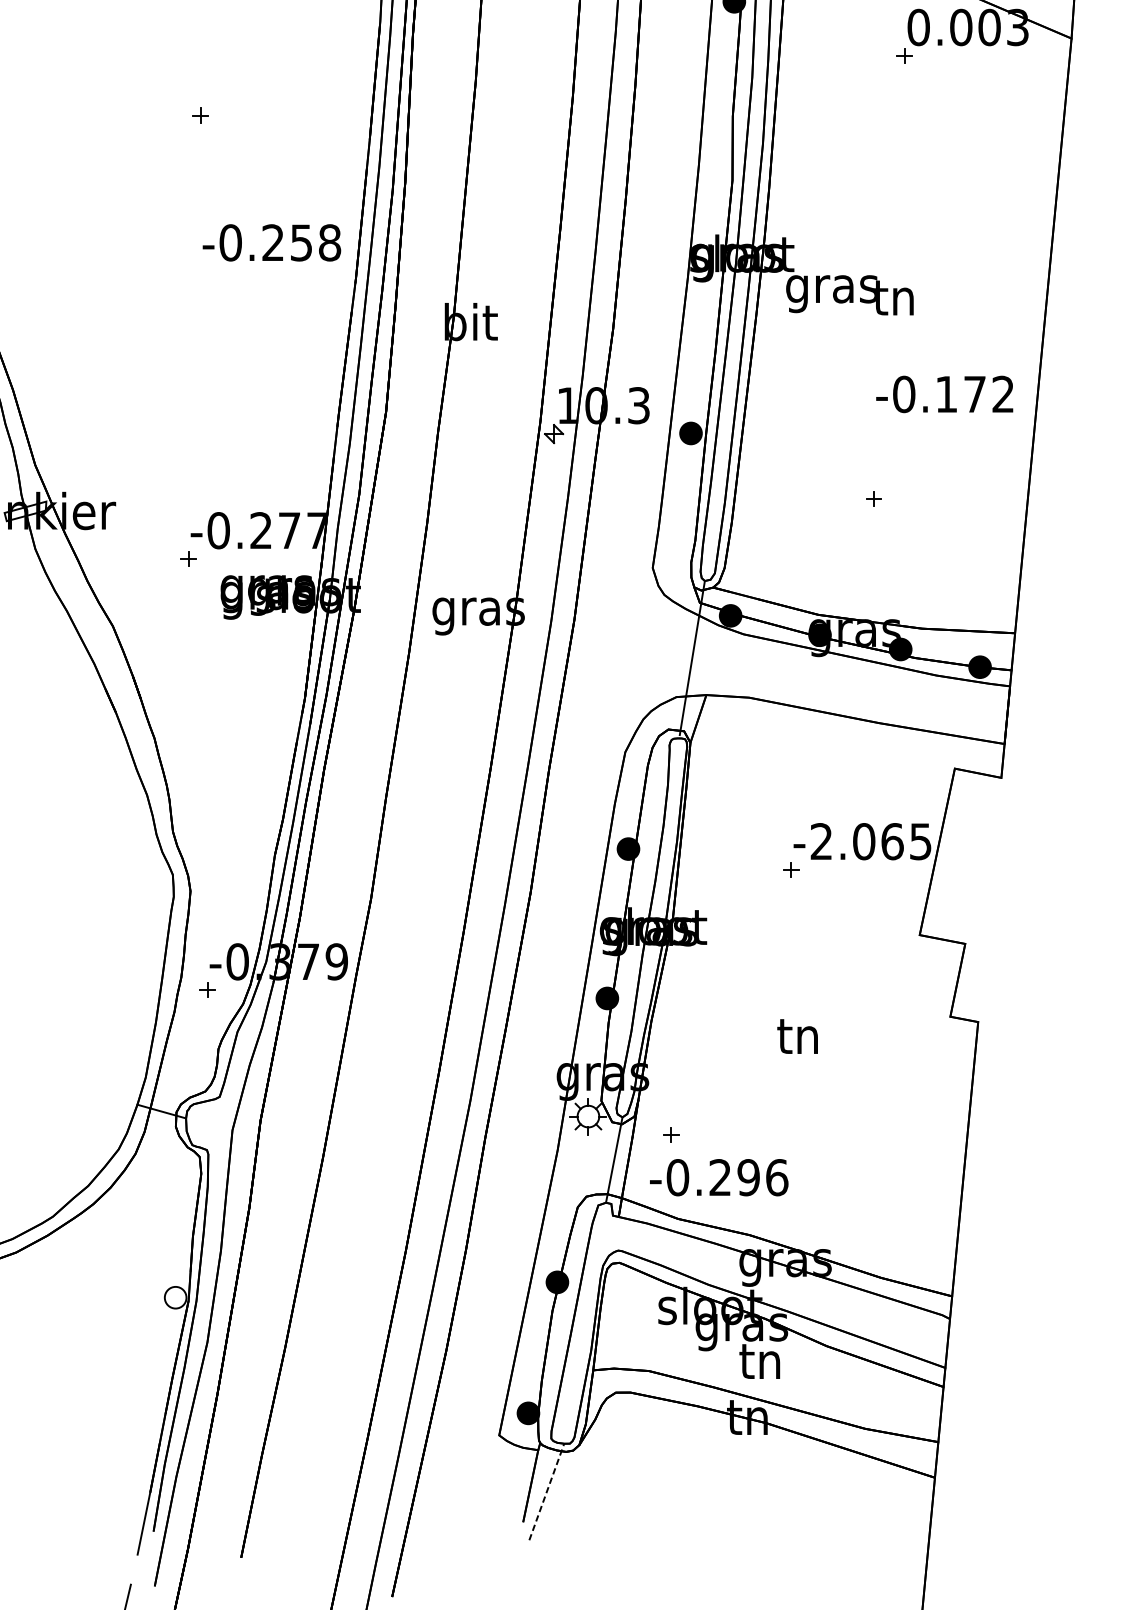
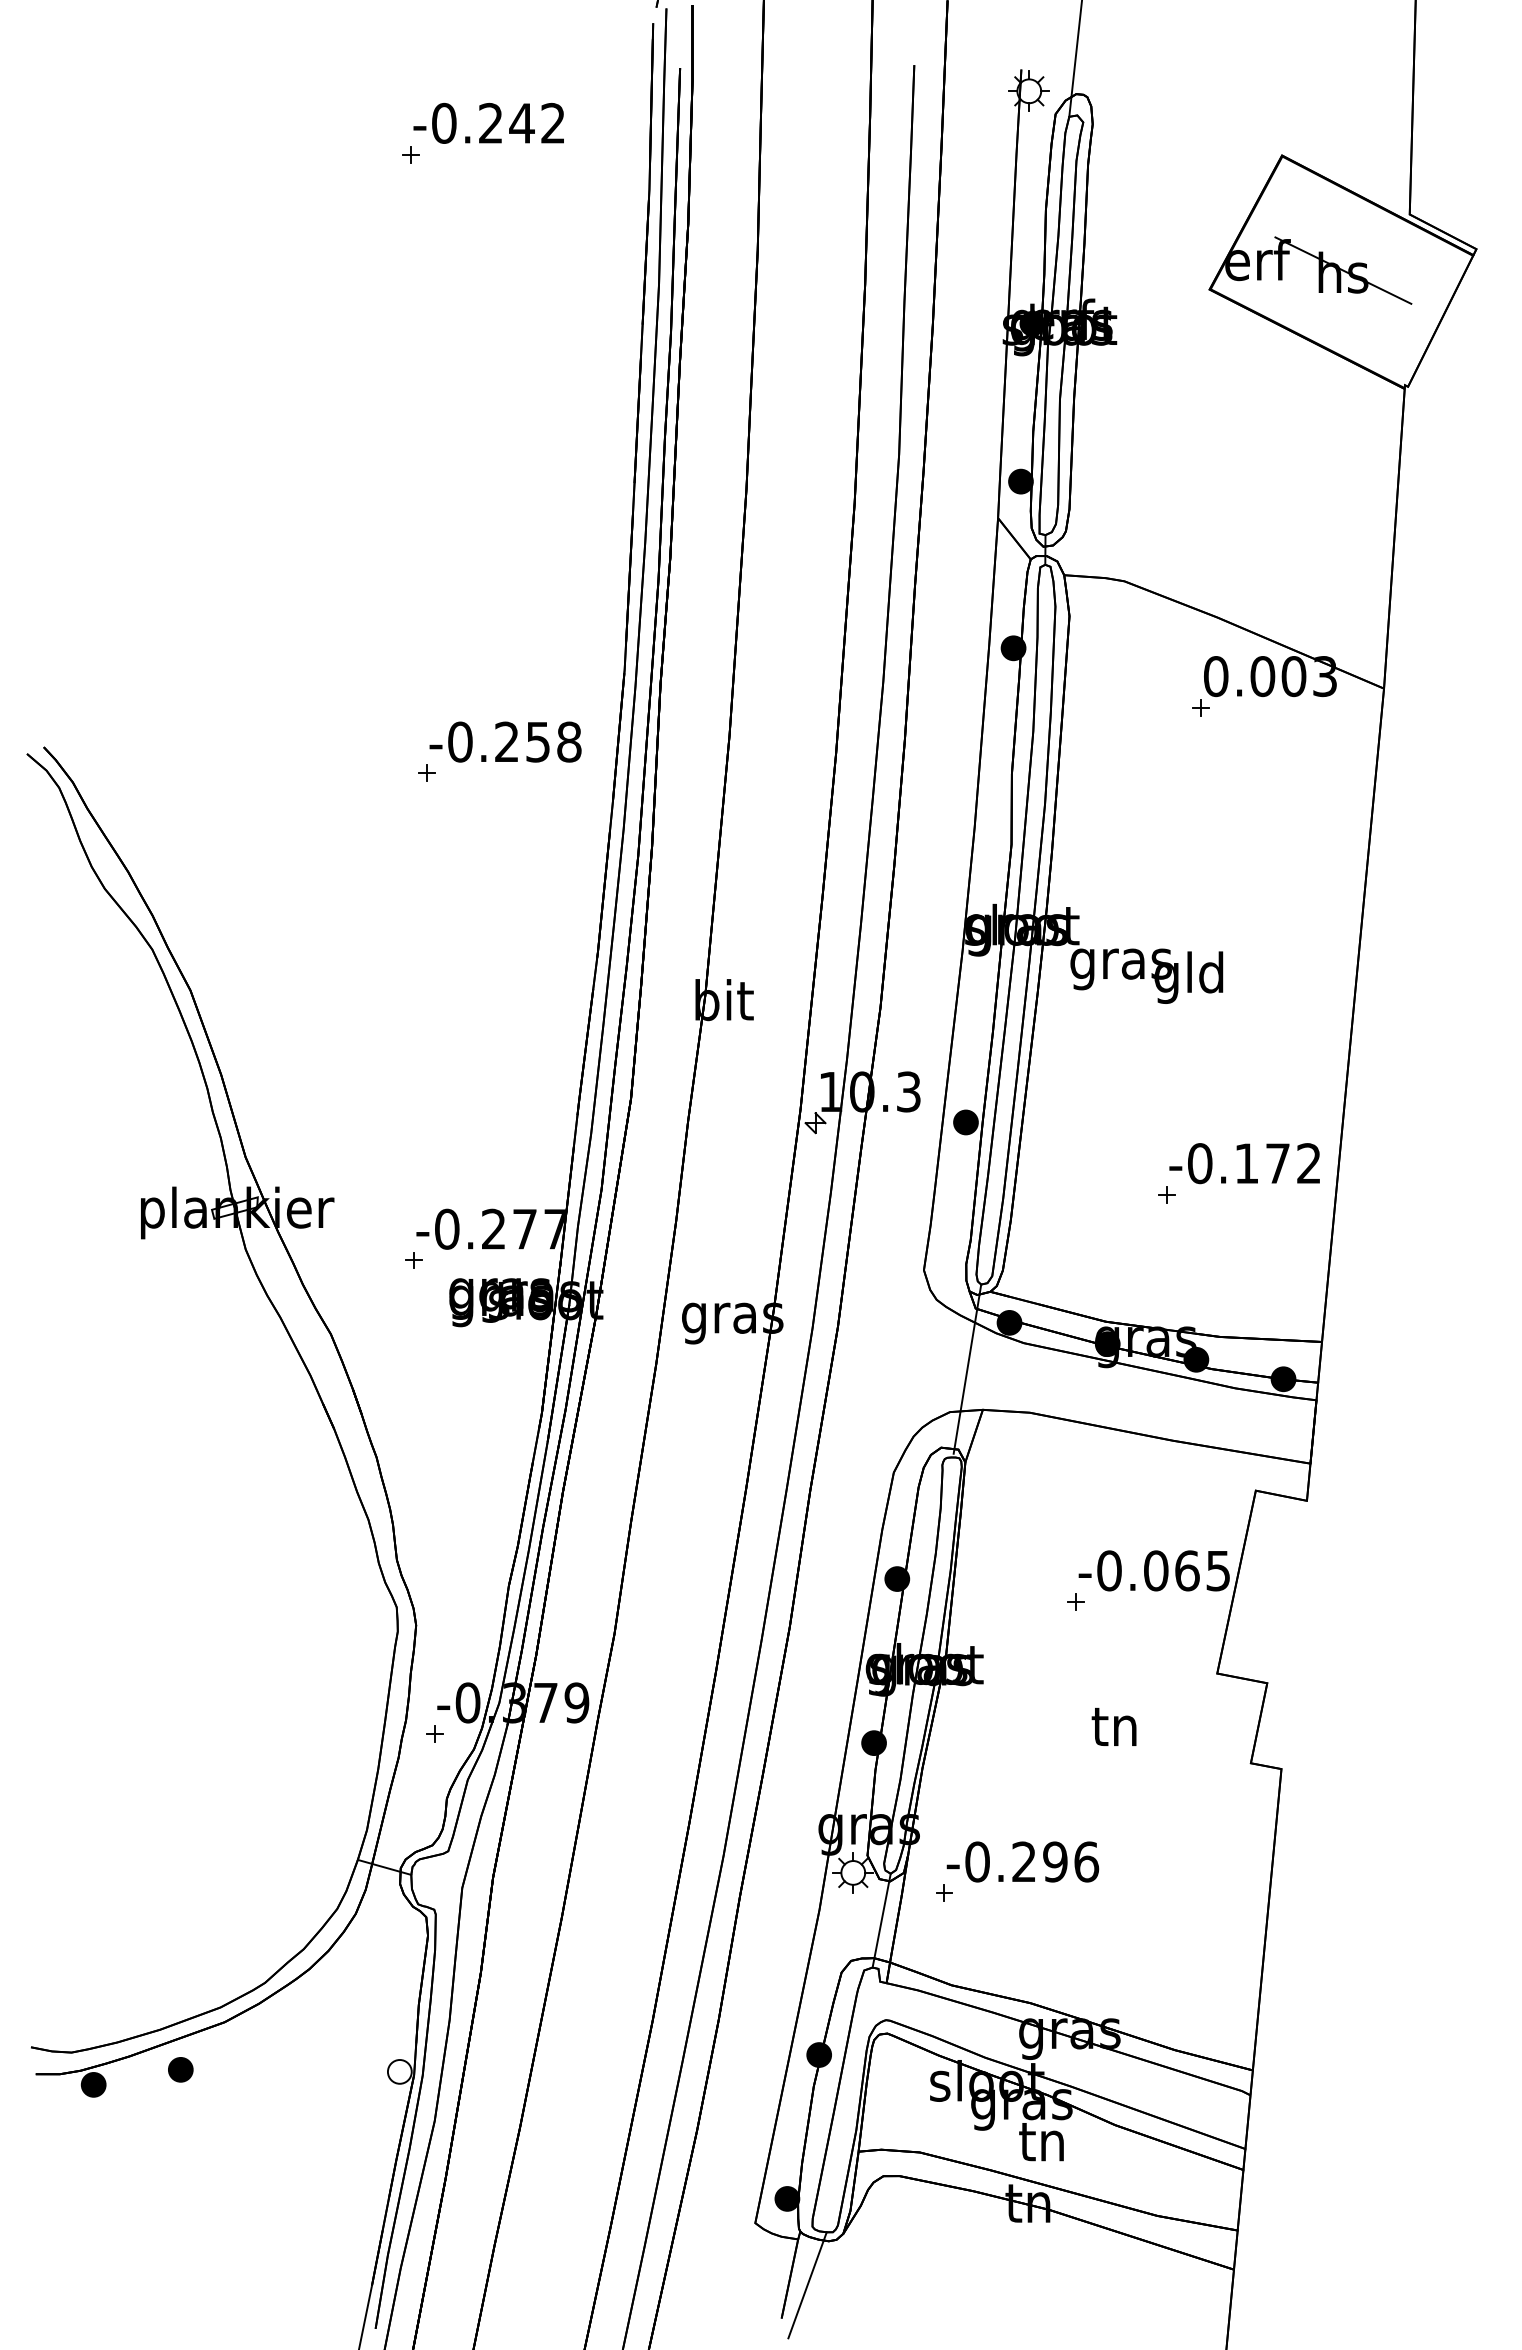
text: (271, 242) -> (505, 741), moved
text: (893, 301) -> (1188, 977), tn -> gld
text: (944, 394) -> (1244, 1163), moved
text: (821, 841) -> (1109, 1570), -2.065 -> -0.065
text: (797, 1036) -> (1113, 1726), moved
text: (718, 1177) -> (1022, 1861), moved
line: (546, 1491) -> (807, 2284), dashed -> solid

